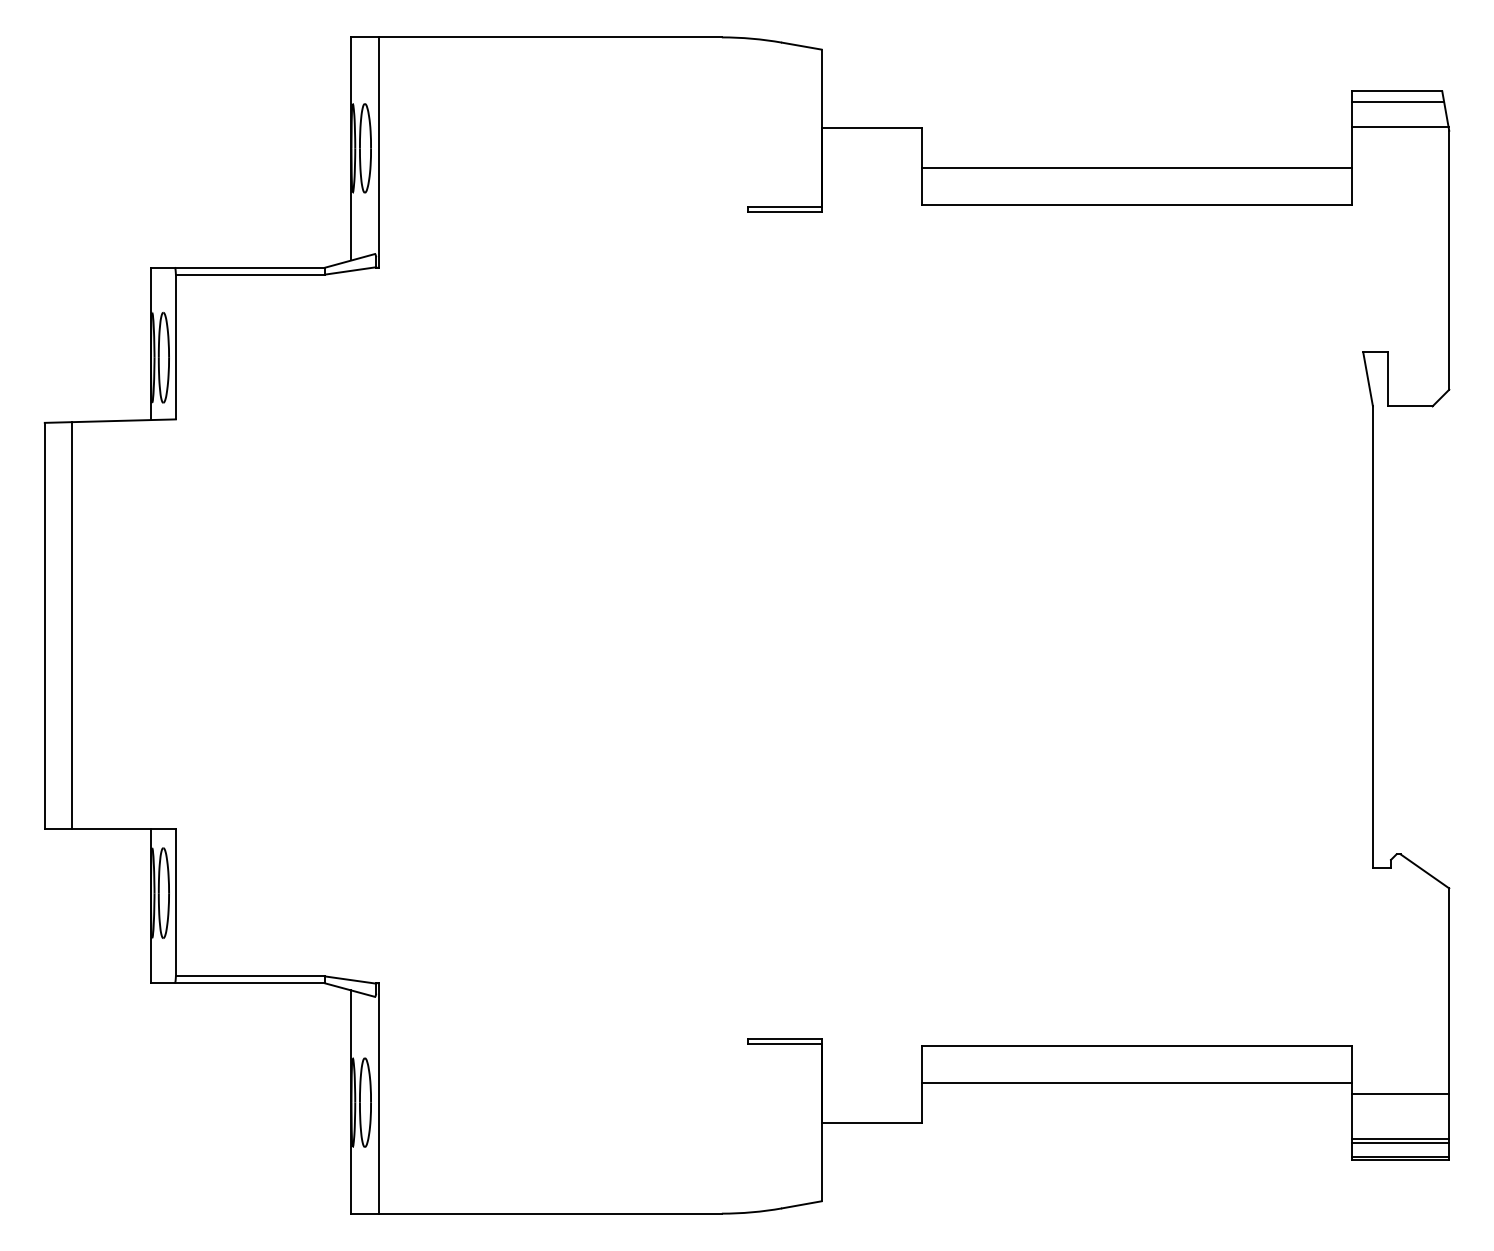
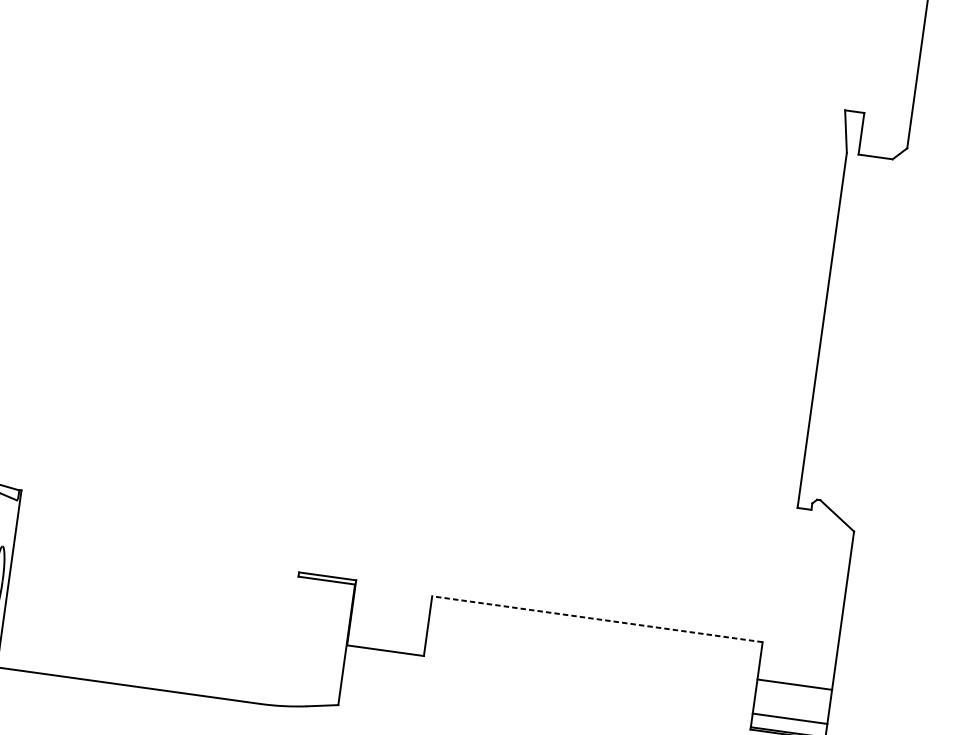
line: (1137, 1045) -> (597, 619), solid -> dashed
line: (1137, 1083) -> (593, 648), removed
line: (1400, 1143) -> (789, 722), removed

